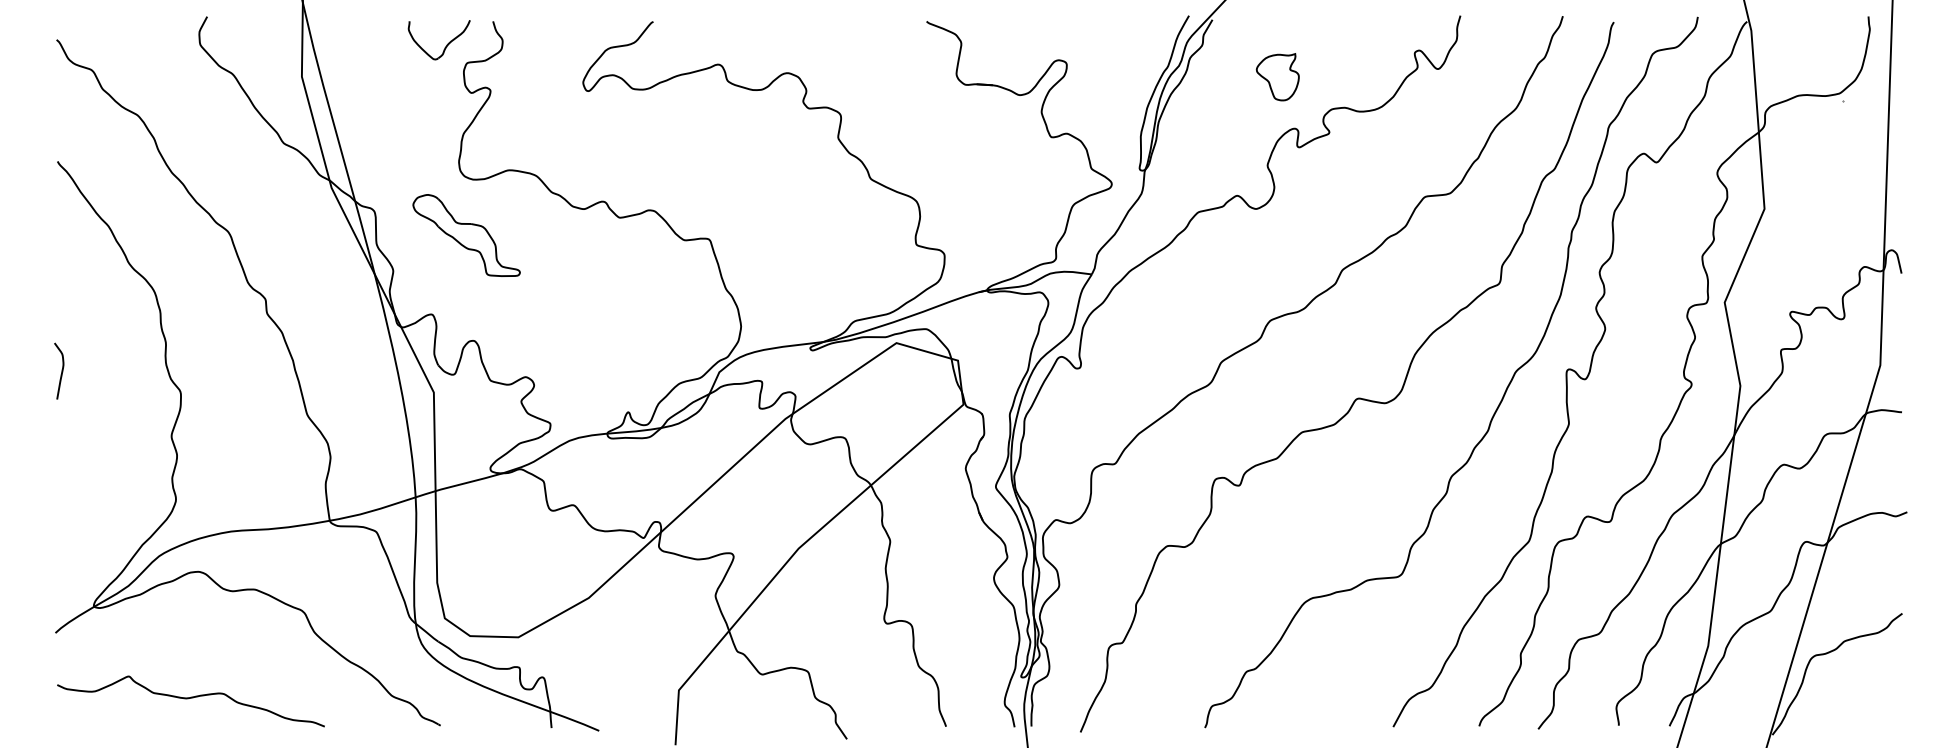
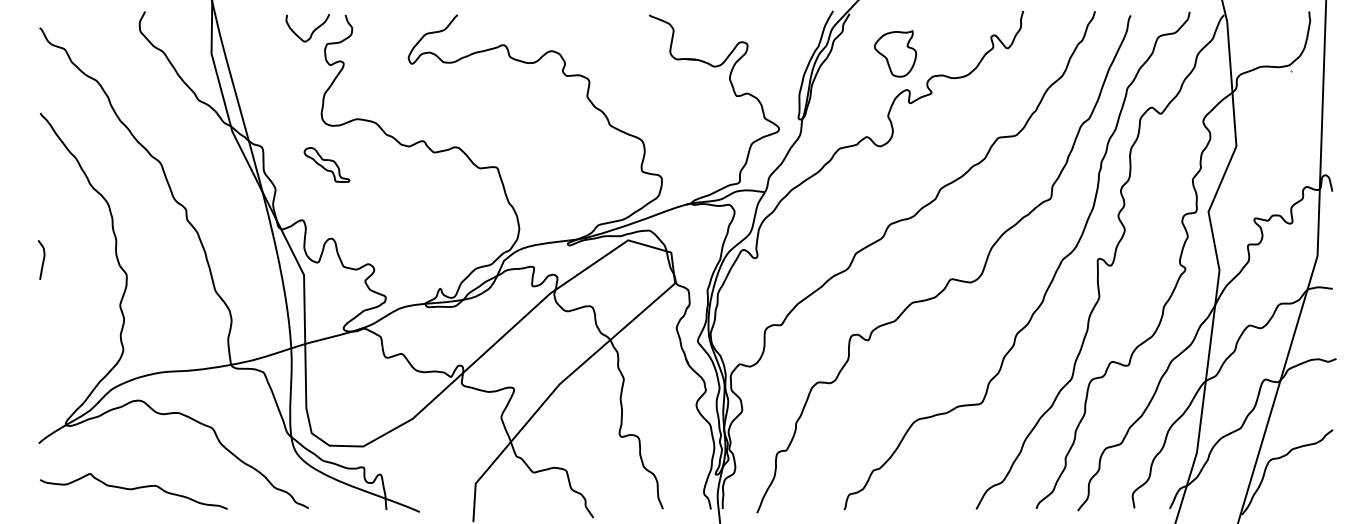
part: (1277, 77) -> (895, 54), size x1.4
part: (466, 235) -> (326, 164), size x0.6

